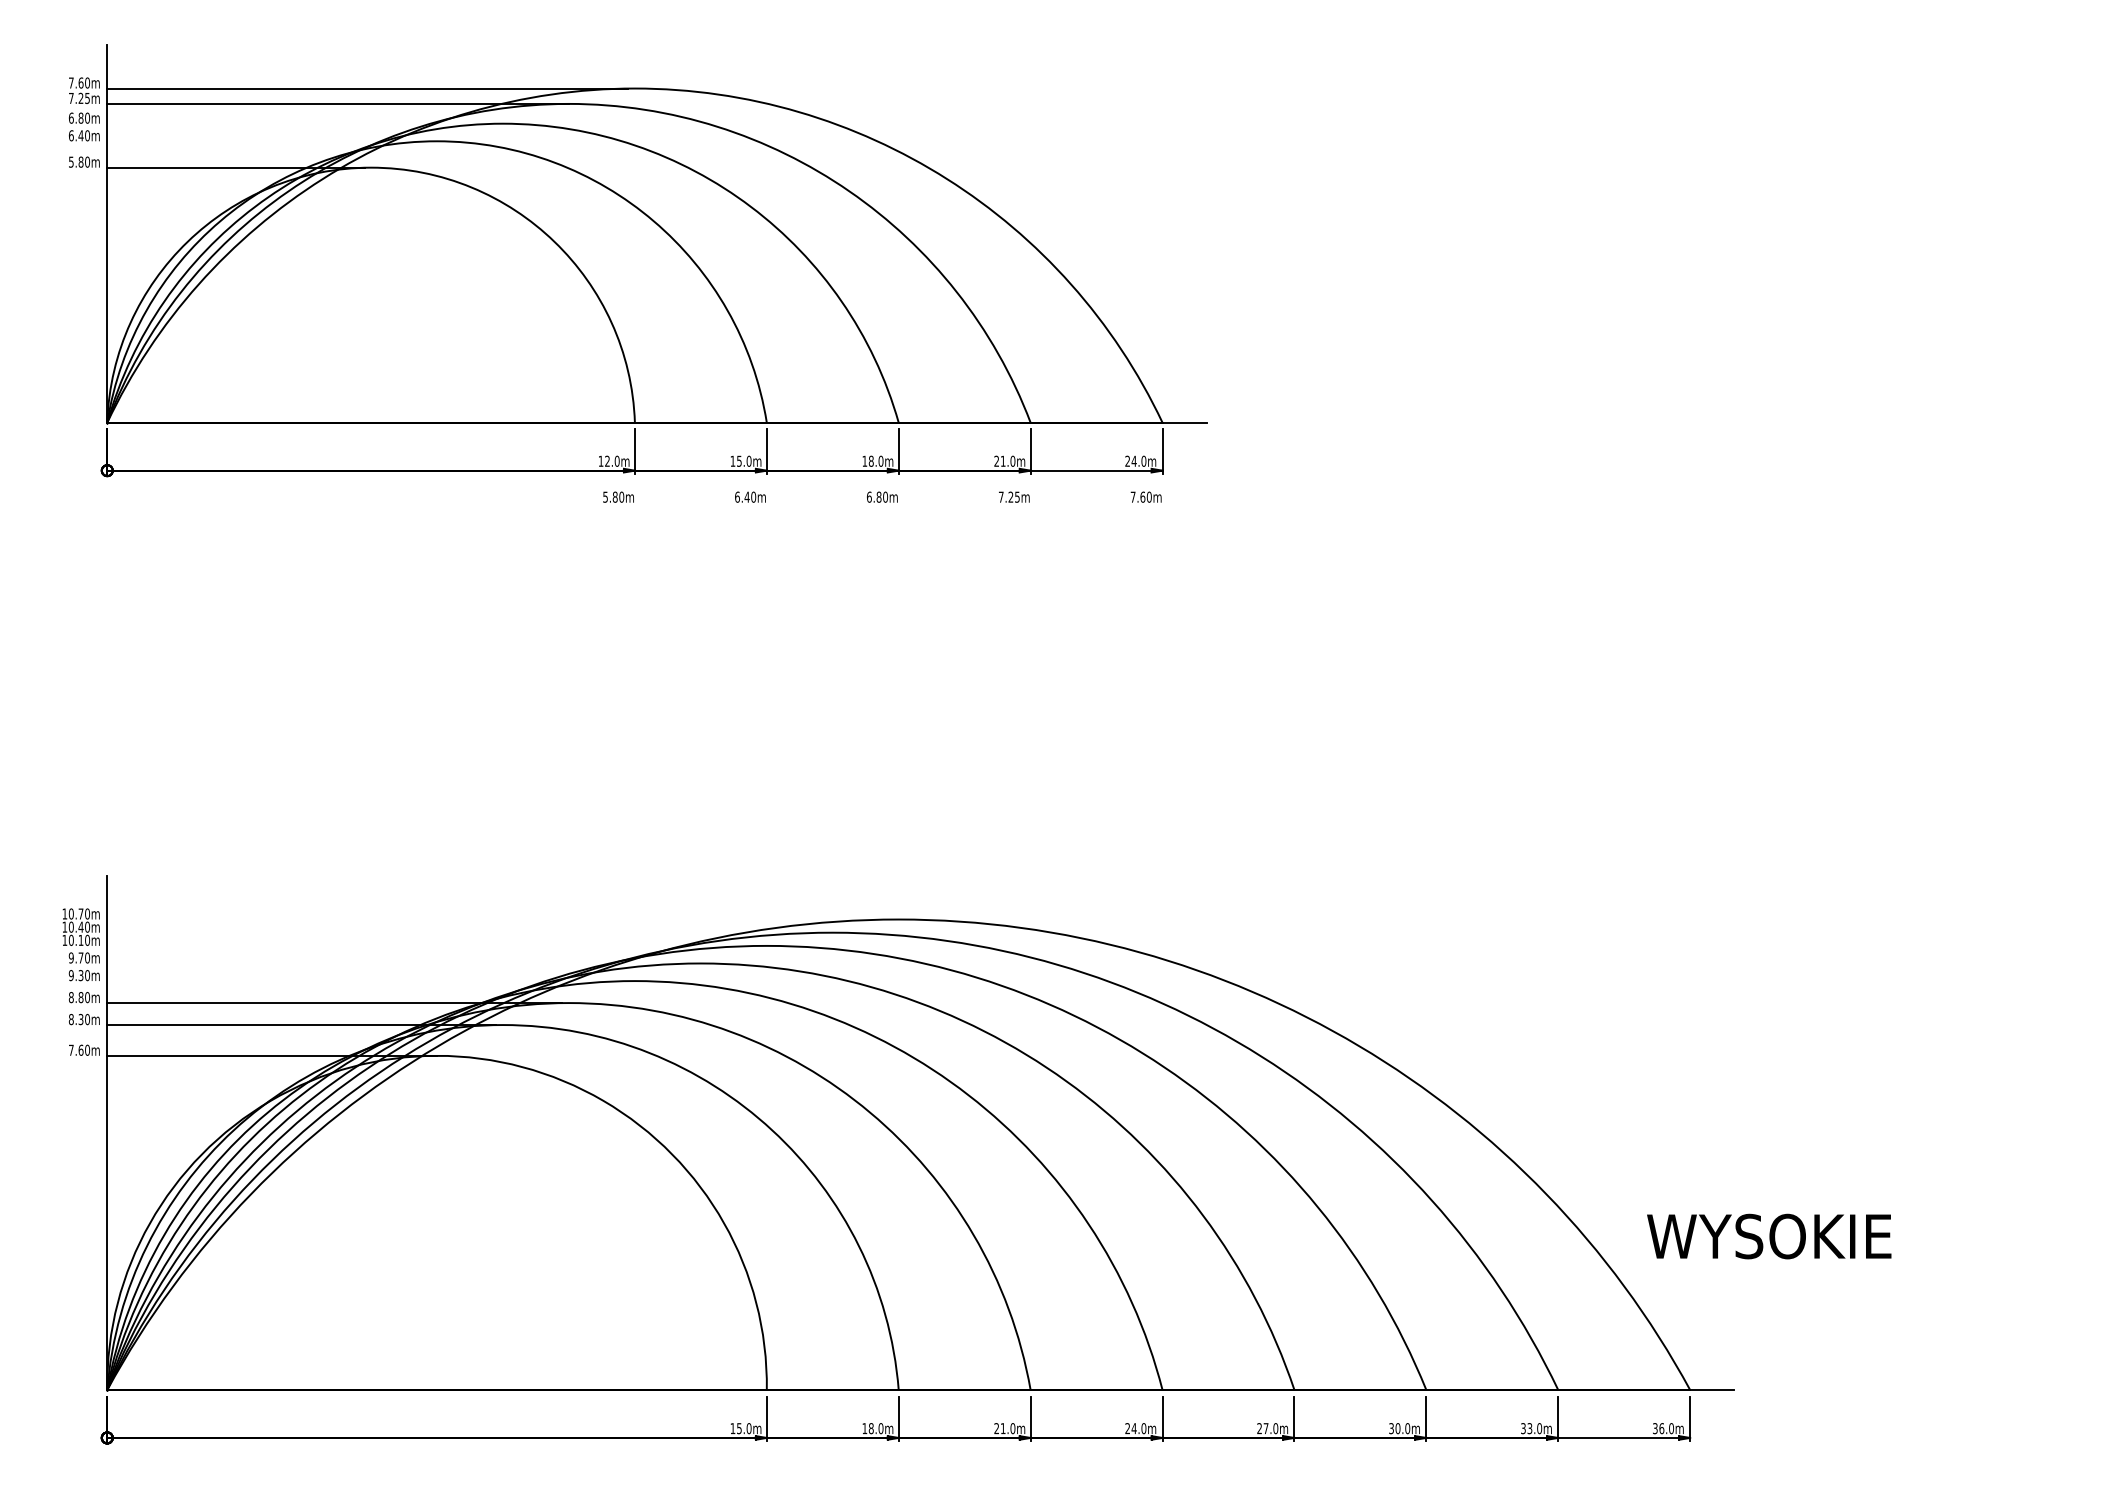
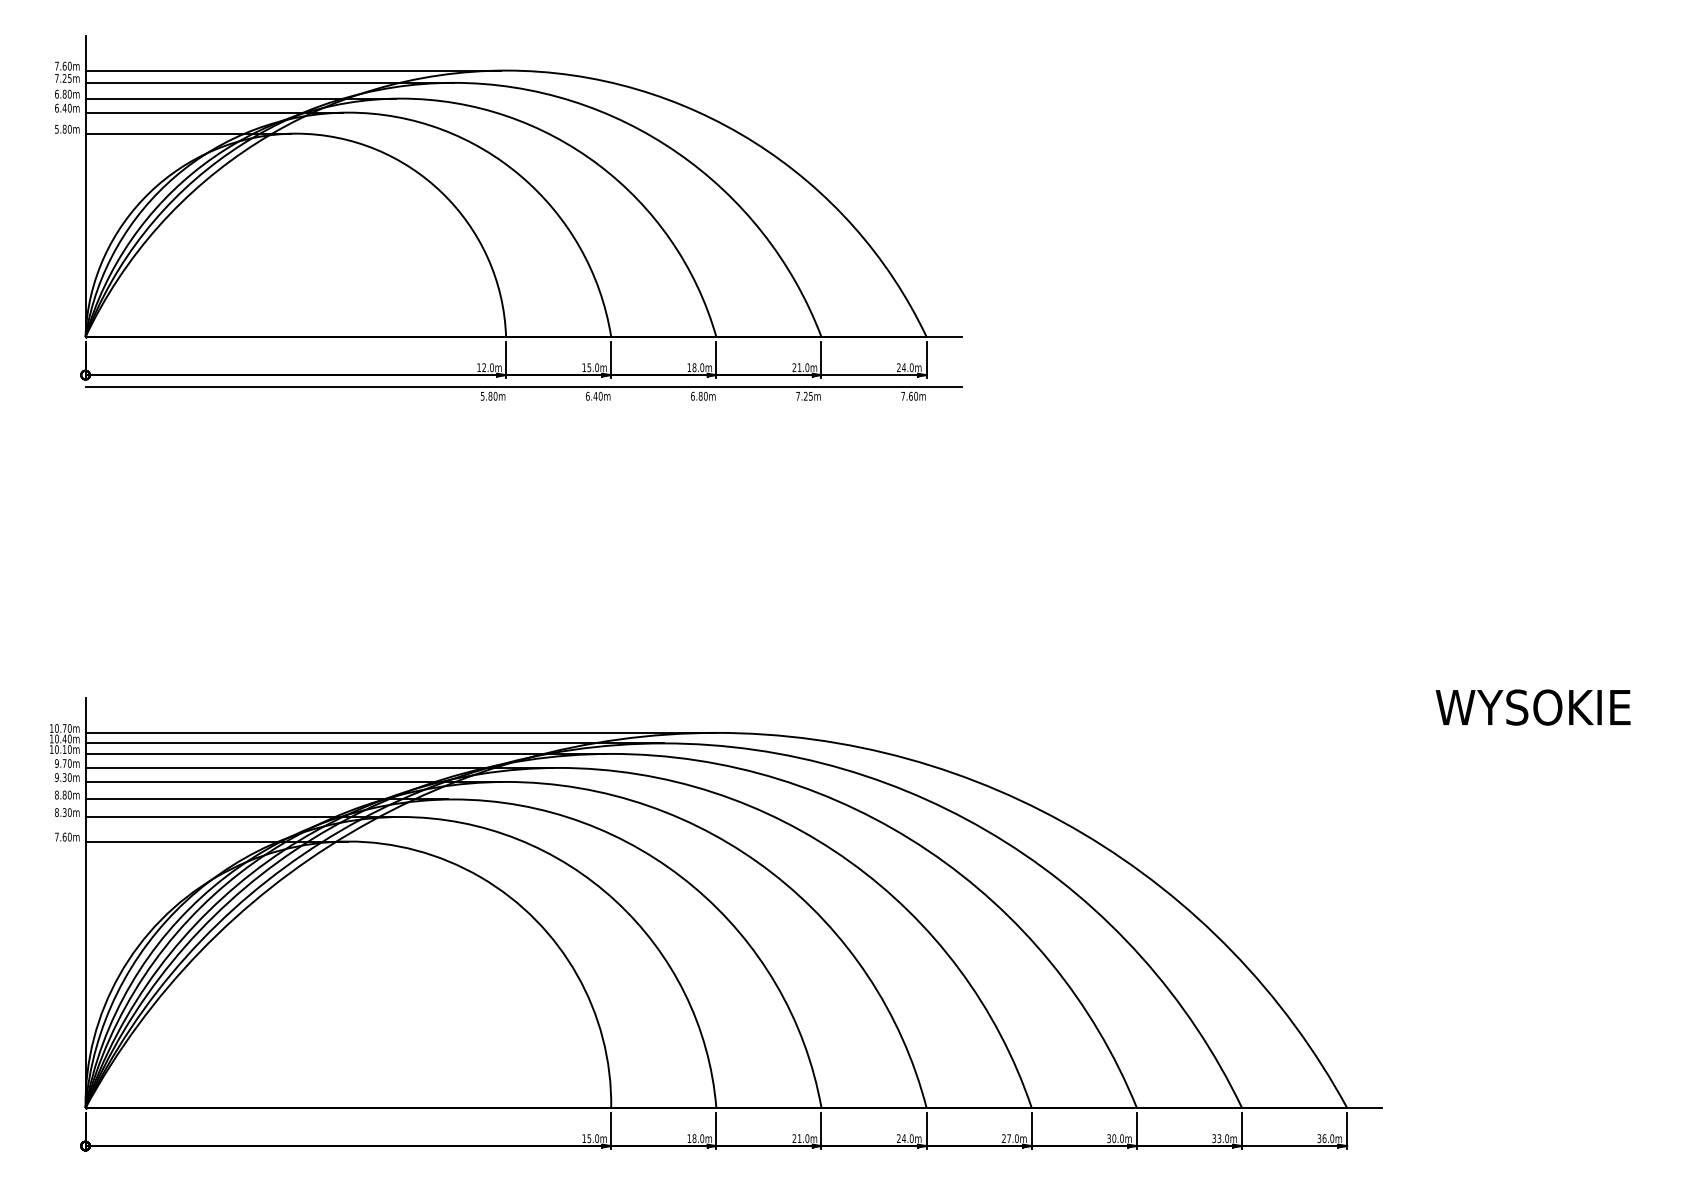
line: (301, 123) -> (240, 98), added
line: (269, 141) -> (214, 112), added
line: (656, 484) -> (523, 386), added
line: (502, 919) -> (400, 732), added
line: (469, 932) -> (374, 743), added
line: (433, 945) -> (345, 753), added
line: (400, 962) -> (319, 767), added
line: (366, 980) -> (292, 781), added
text: (1768, 1236) -> (1532, 707), moved

